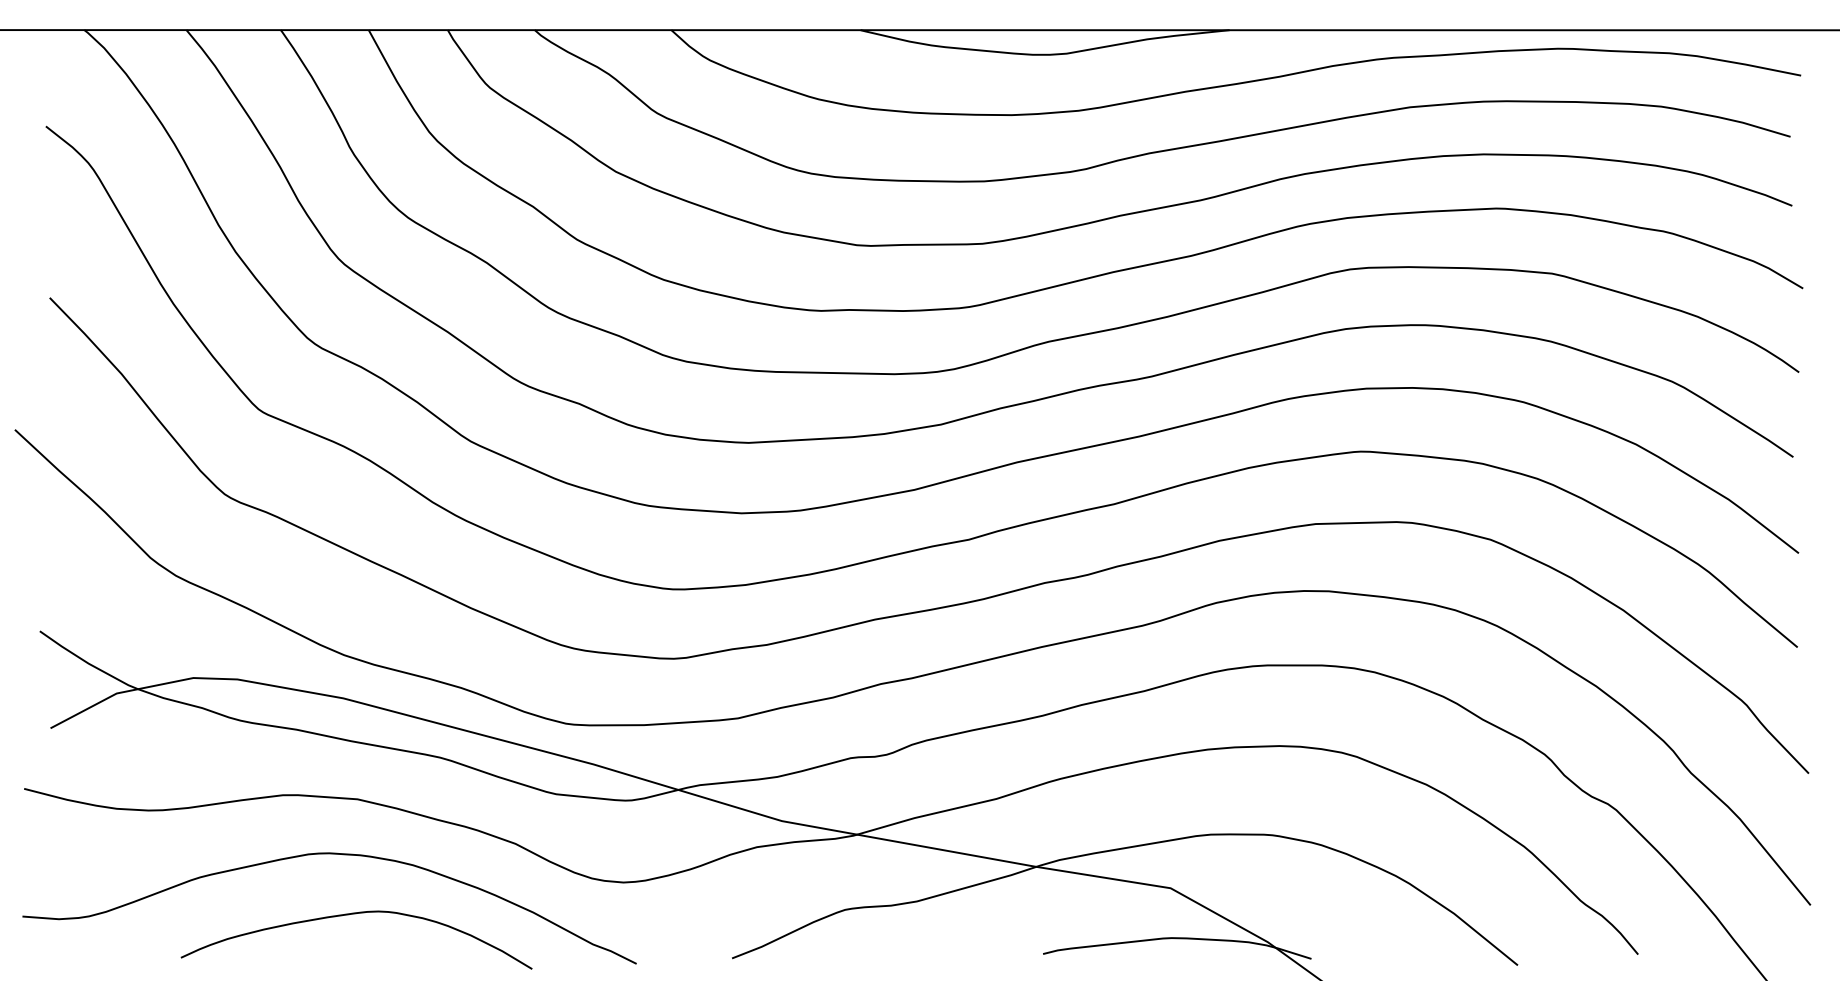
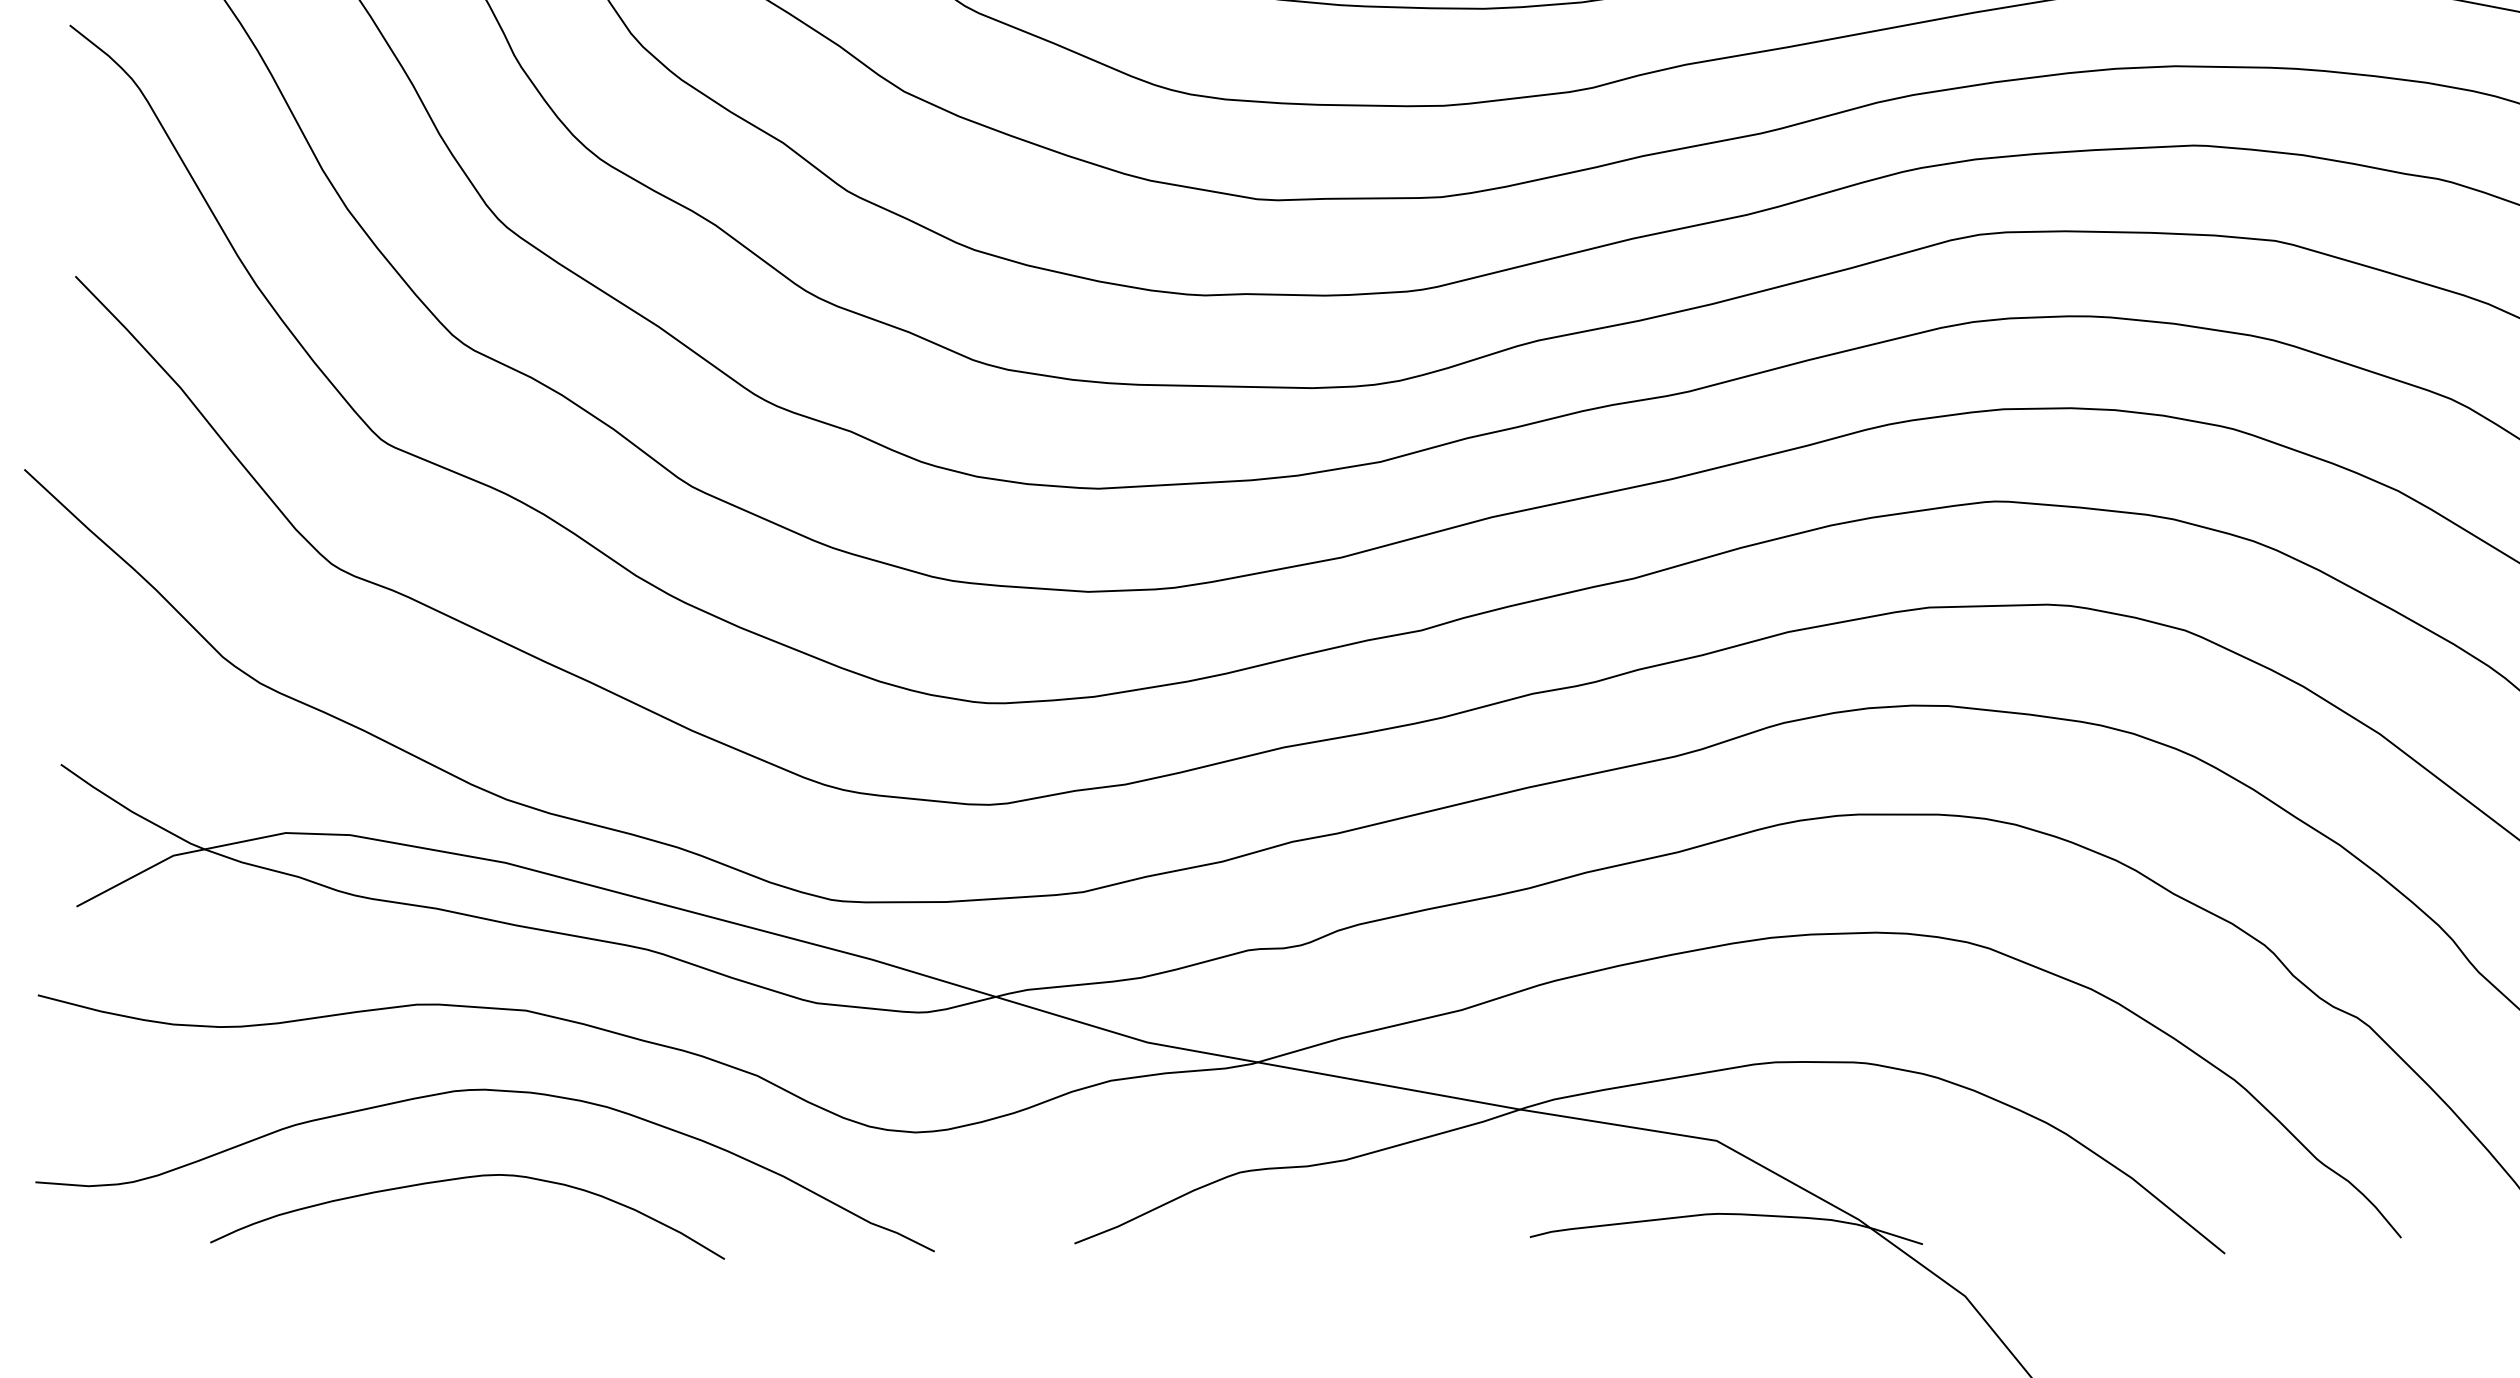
curve: (356, 914) -> (467, 1179), moved

